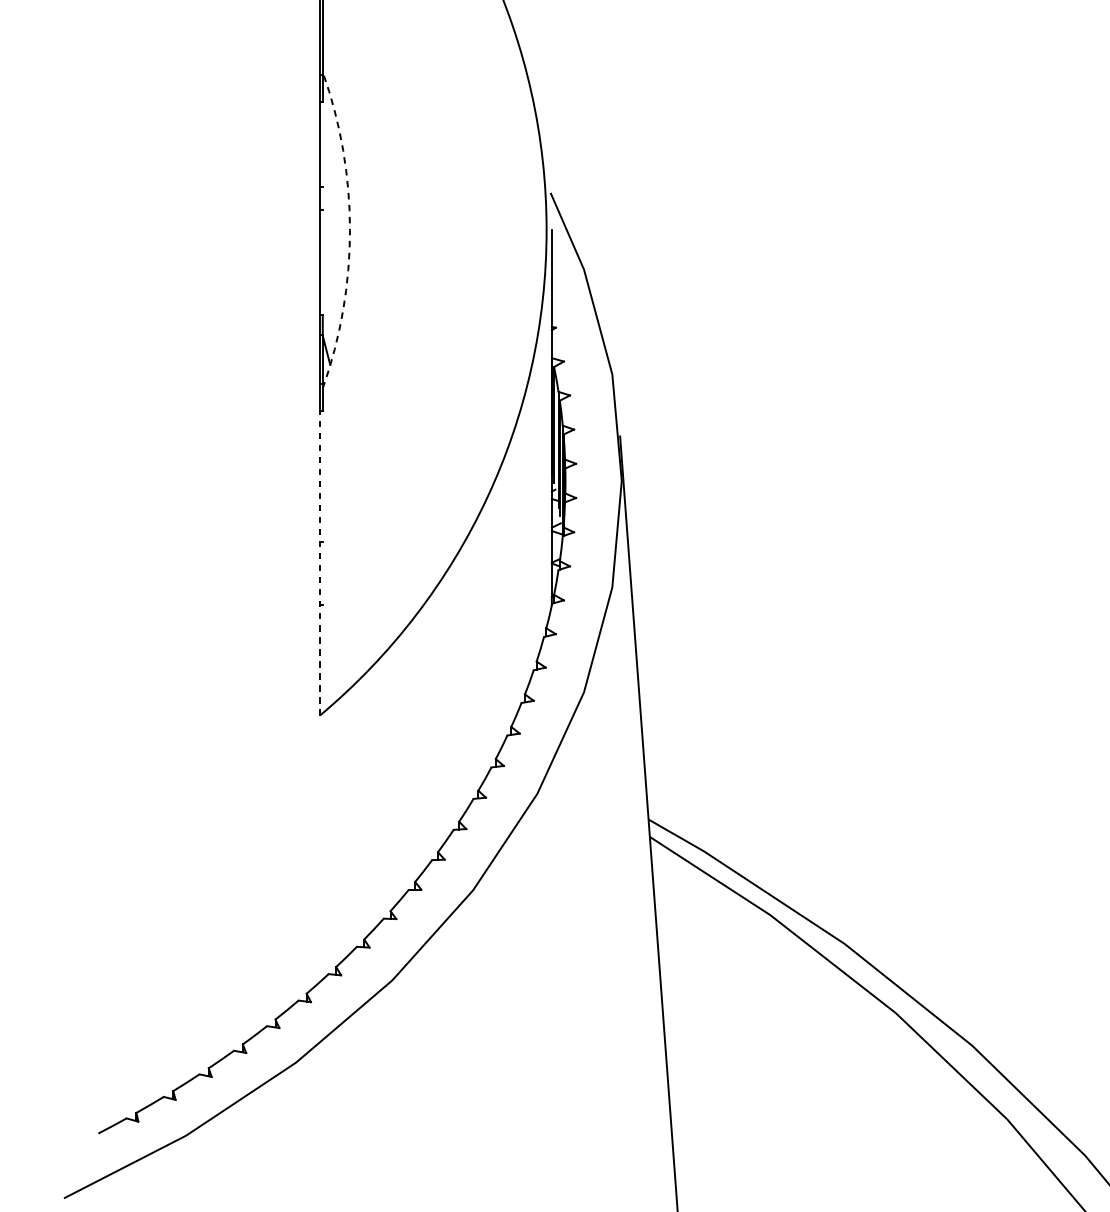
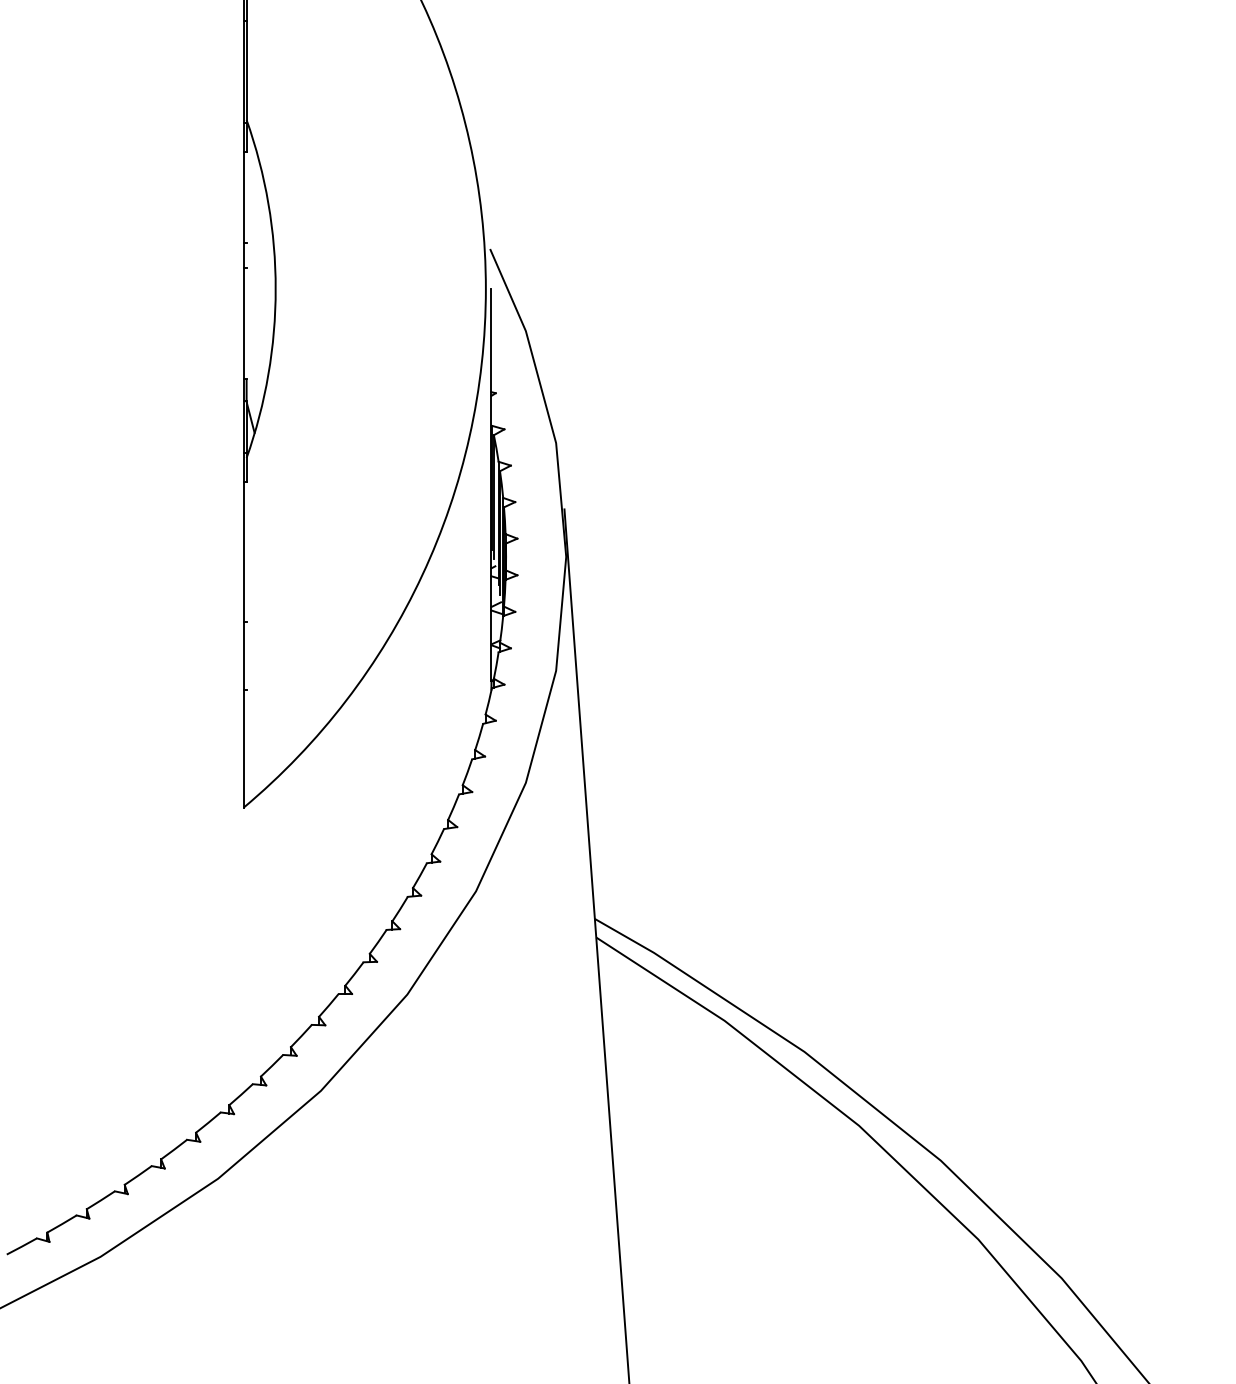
arc: (349, 230) -> (275, 289), dashed -> solid
line: (319, 562) -> (243, 644), dashed -> solid

